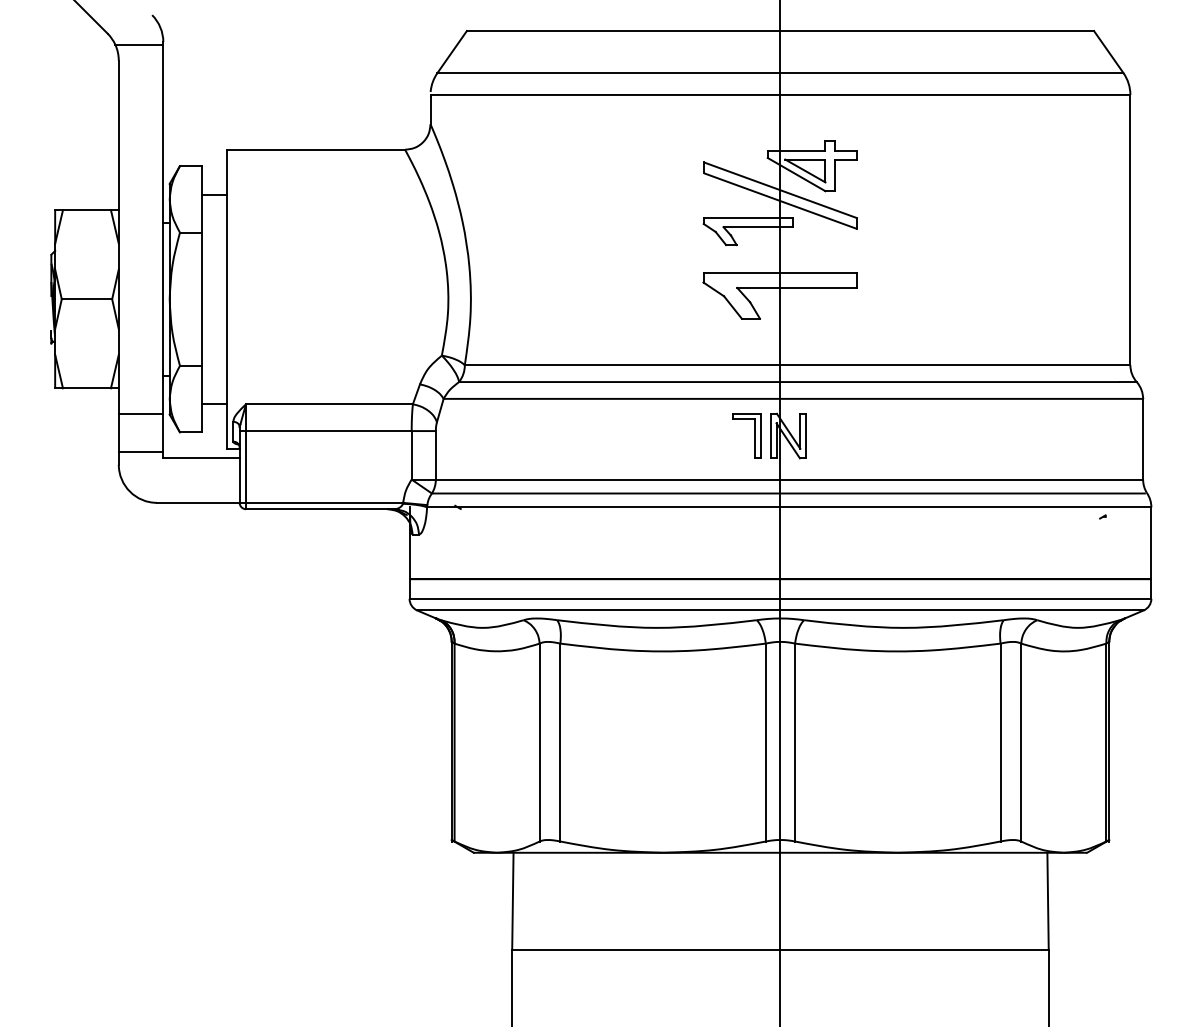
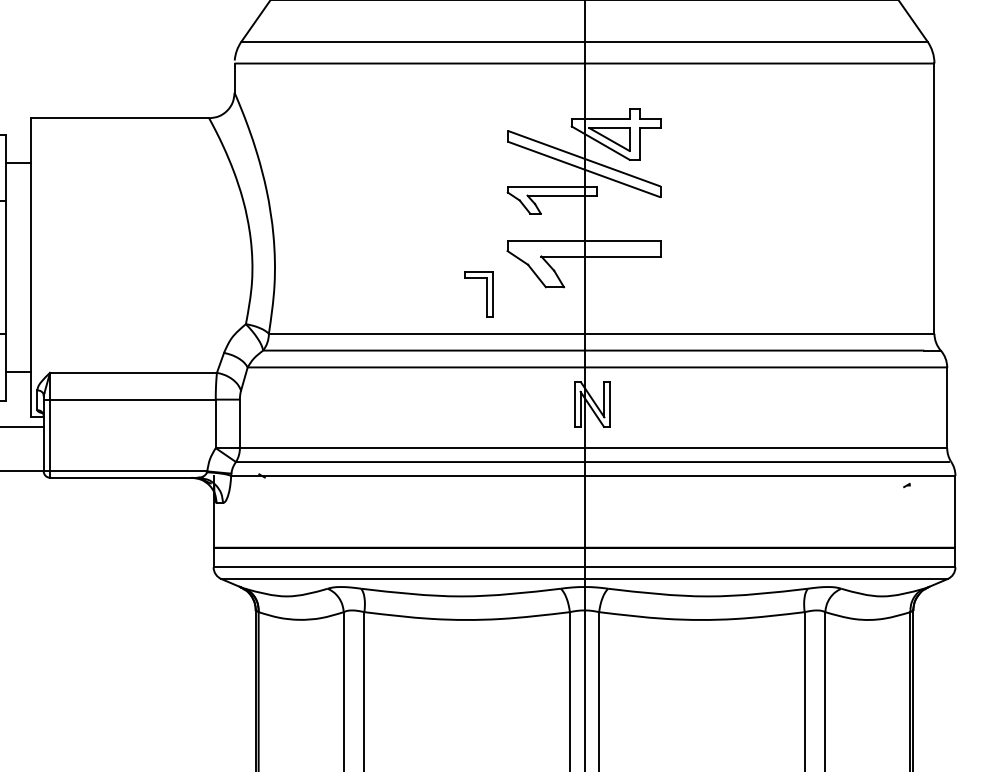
part: (754, 435) -> (486, 294), moved

